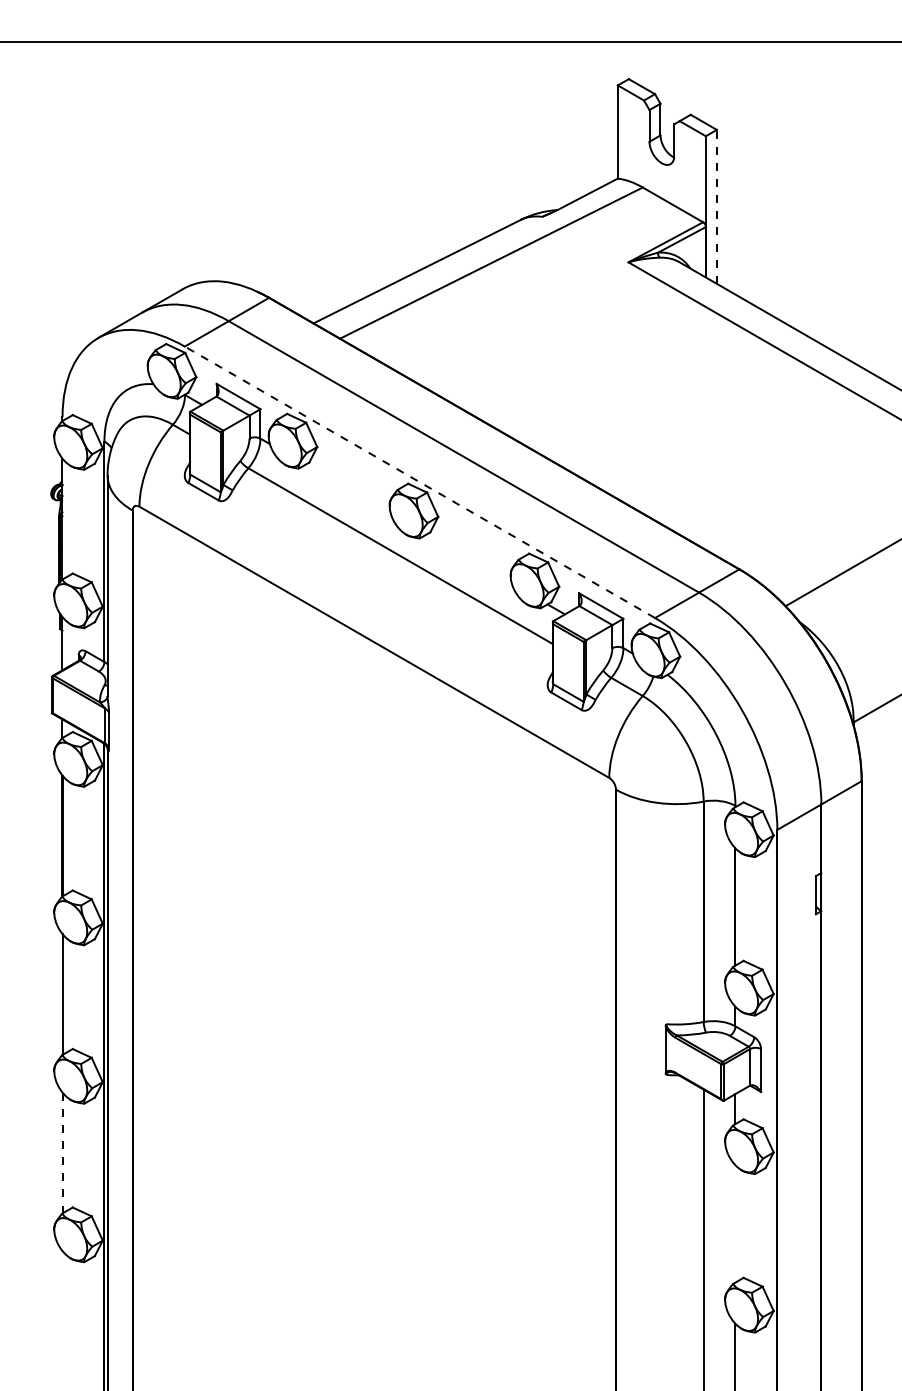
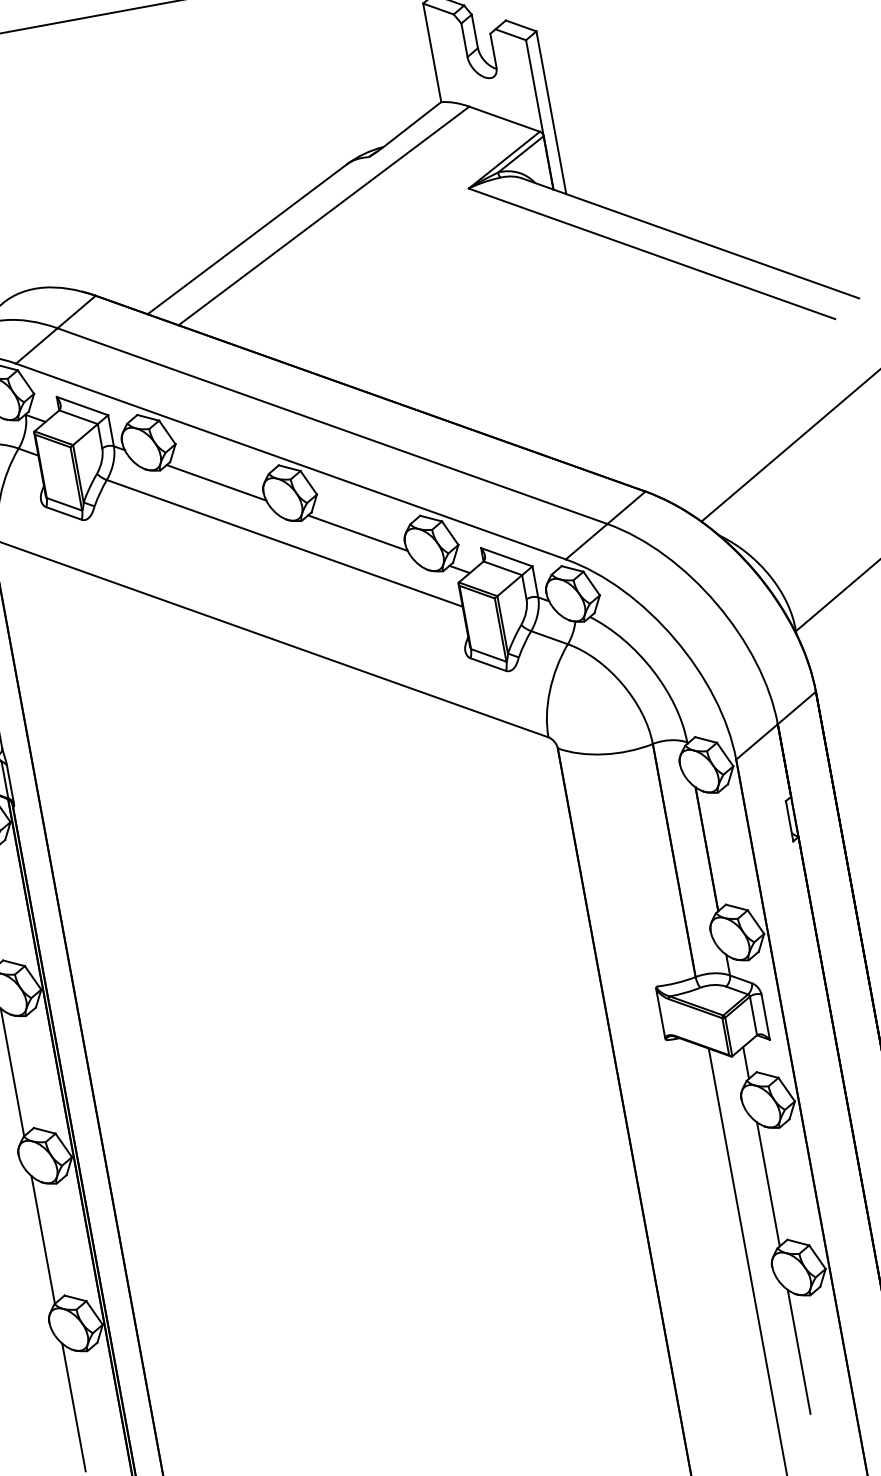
line: (716, 206) -> (550, 112), dashed -> solid
line: (419, 482) -> (290, 461), dashed -> solid
line: (347, 488) -> (215, 482), added
line: (468, 558) -> (357, 532), added
line: (62, 1153) -> (43, 1240), dashed -> solid
line: (735, 1223) -> (768, 1183), added
line: (62, 1311) -> (73, 1407), added

